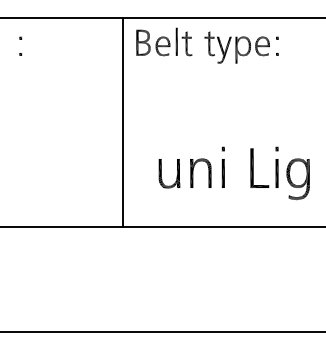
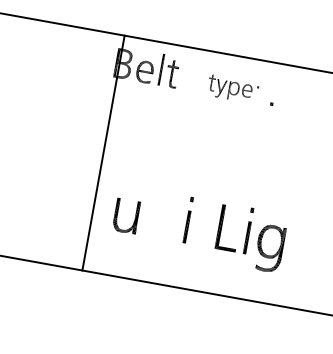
part: (241, 47) -> (232, 89), size x0.6
line: (122, 122) -> (103, 152), moved
part: (193, 172) -> (153, 219), removed

